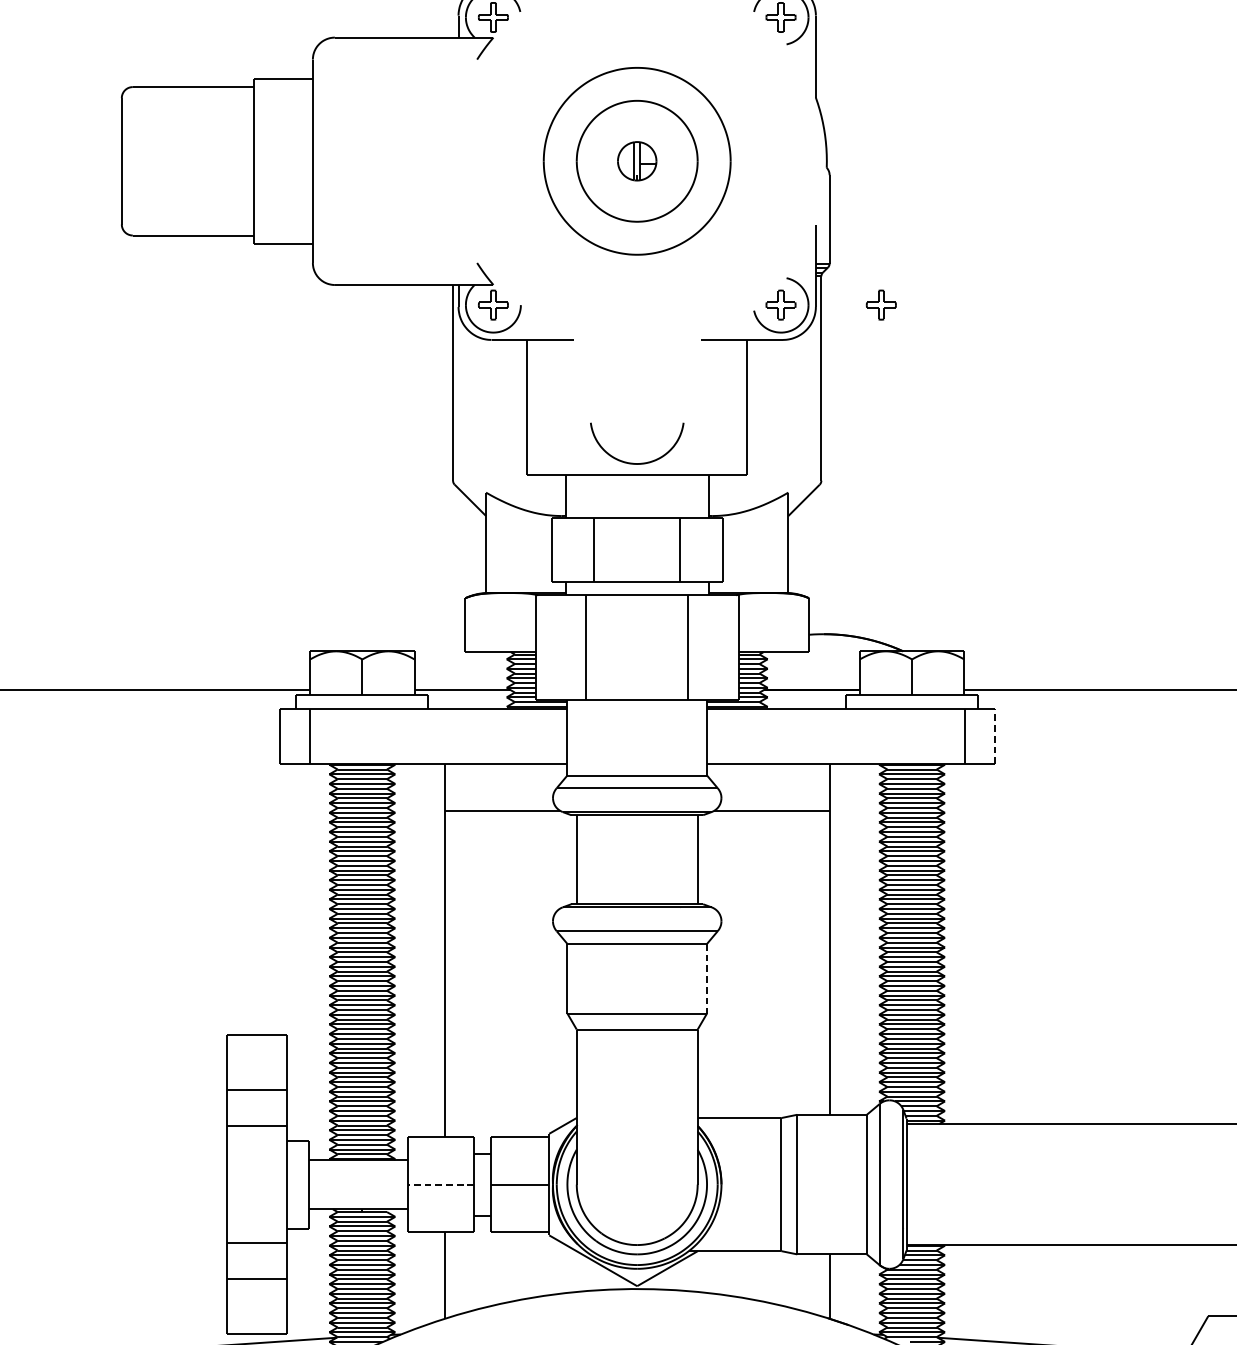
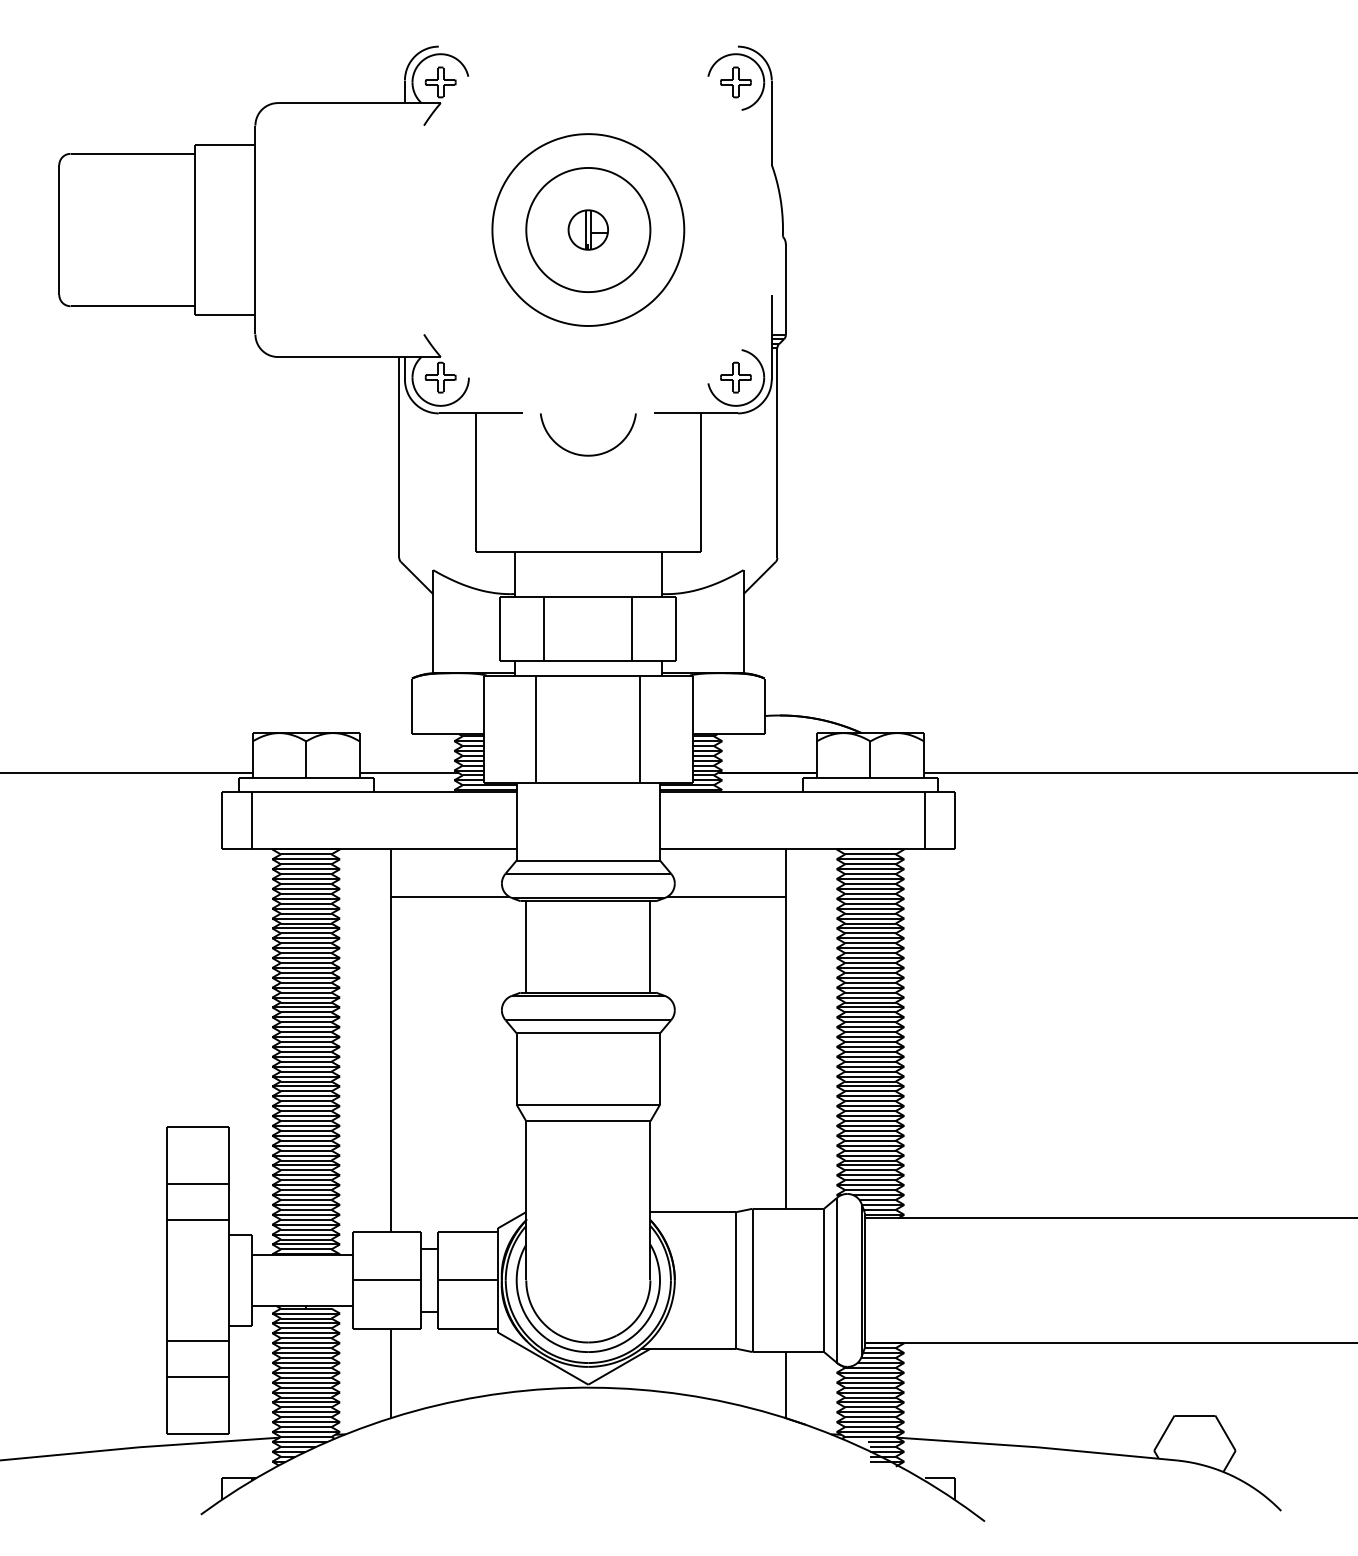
part: (880, 304) -> (838, 377), removed
curve: (637, 462) -> (588, 454), moved
line: (994, 736) -> (955, 820), dashed -> solid
line: (707, 979) -> (660, 1069), dashed -> solid
line: (441, 1184) -> (387, 1280), dashed -> solid

